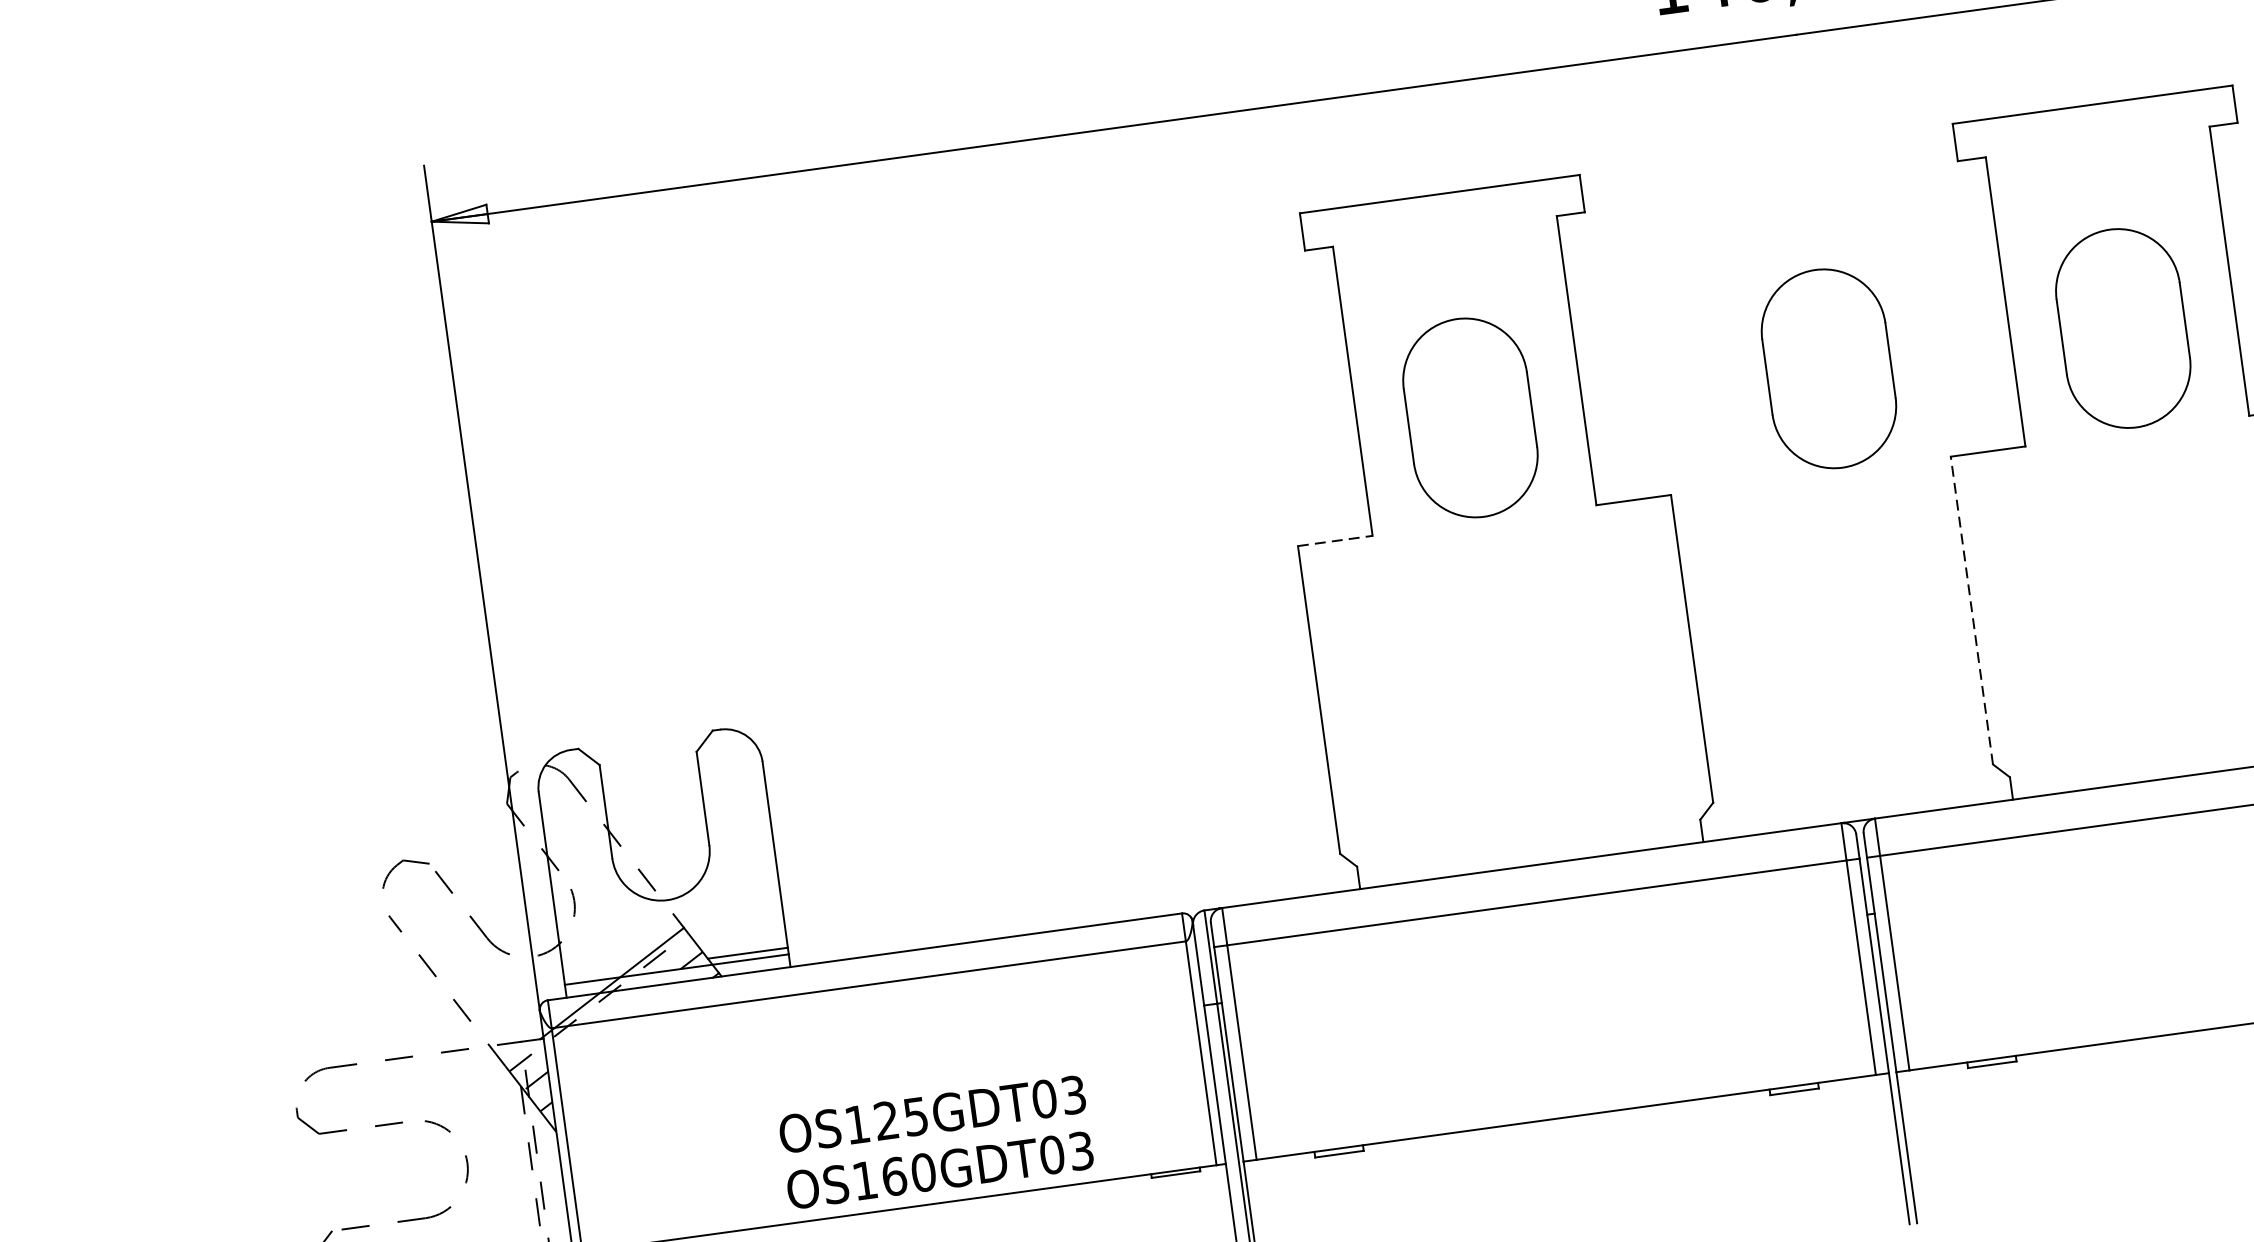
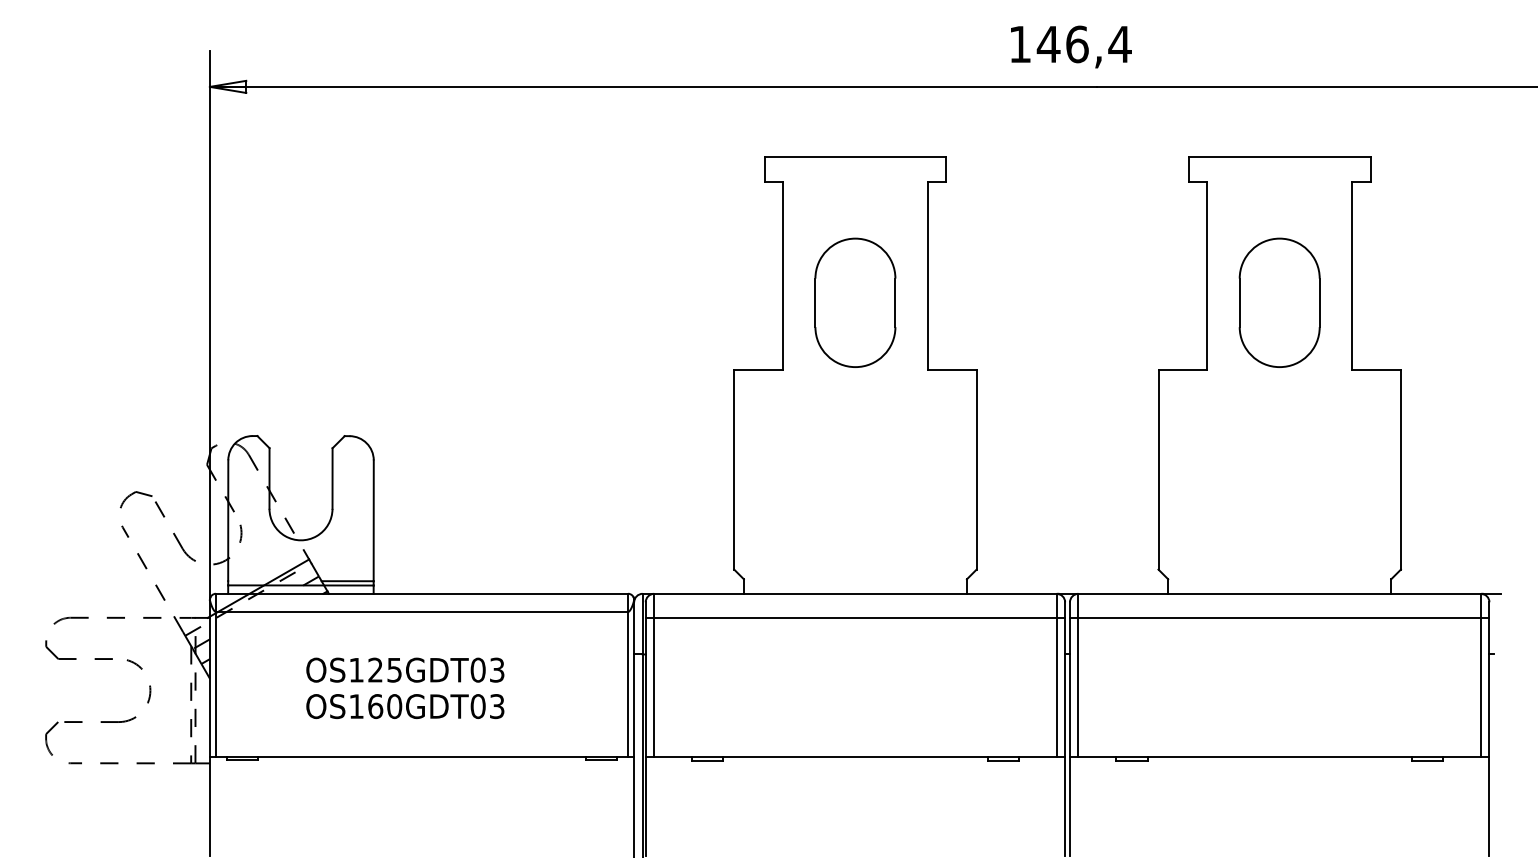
part: (1828, 368) -> (1088, 302), removed
line: (1335, 540) -> (758, 369), dashed -> solid
line: (1971, 610) -> (1158, 469), dashed -> solid
text: (936, 1142) -> (405, 688), moved

